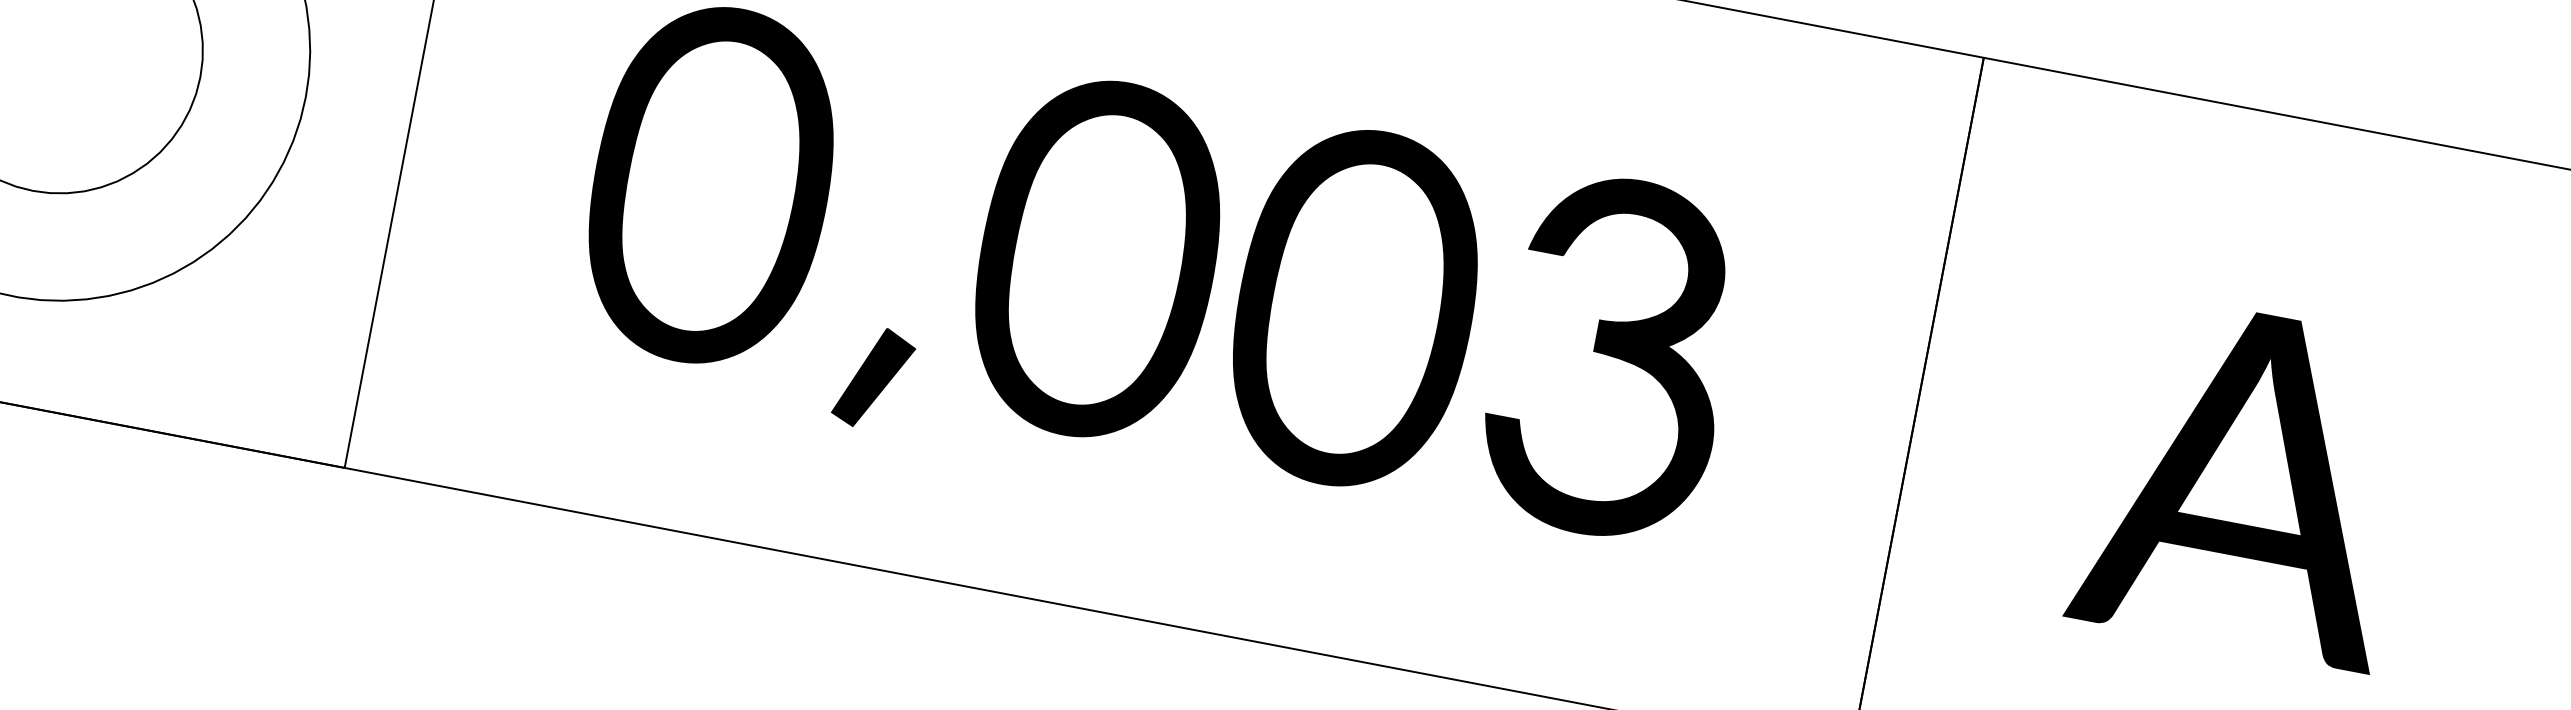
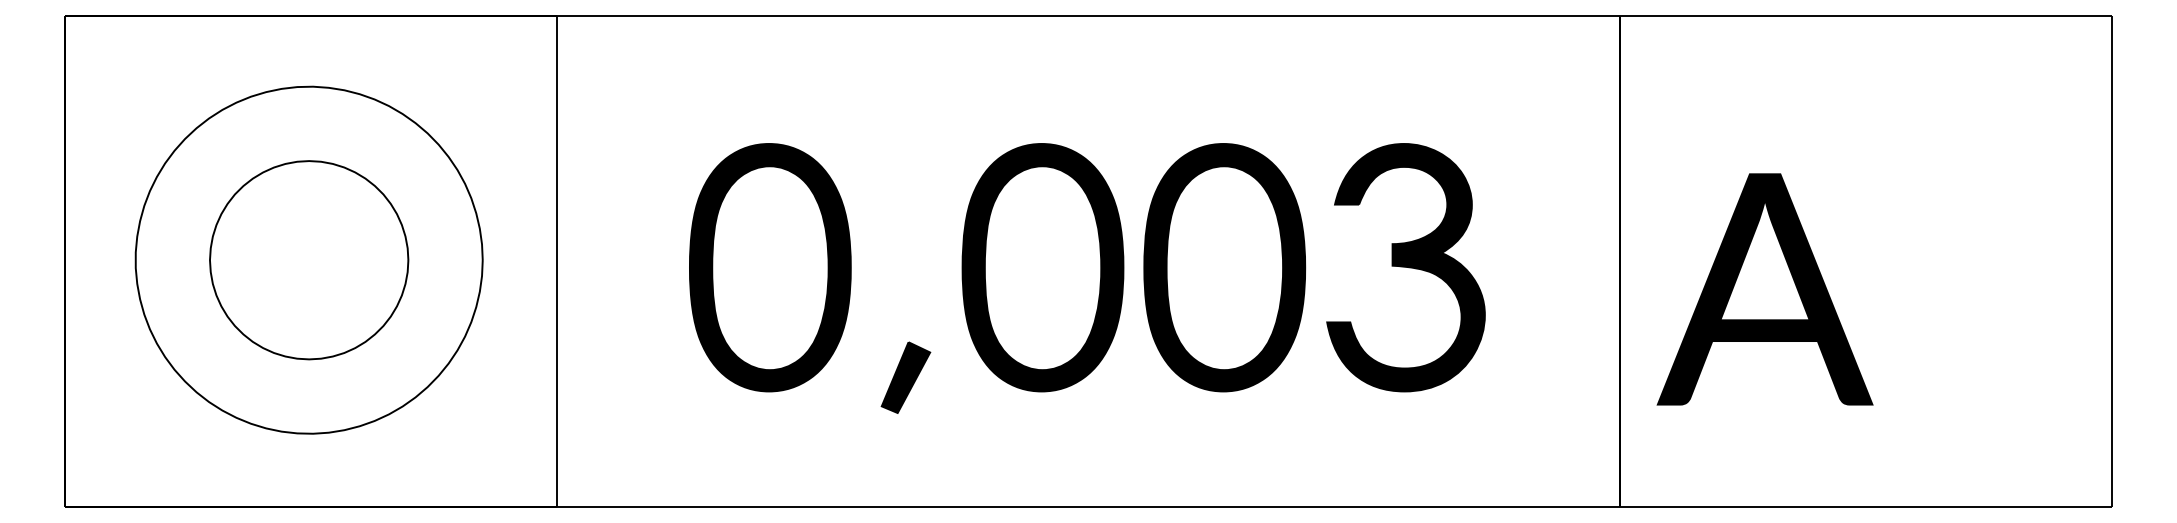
text: (2246, 481) -> (1764, 289), moved

